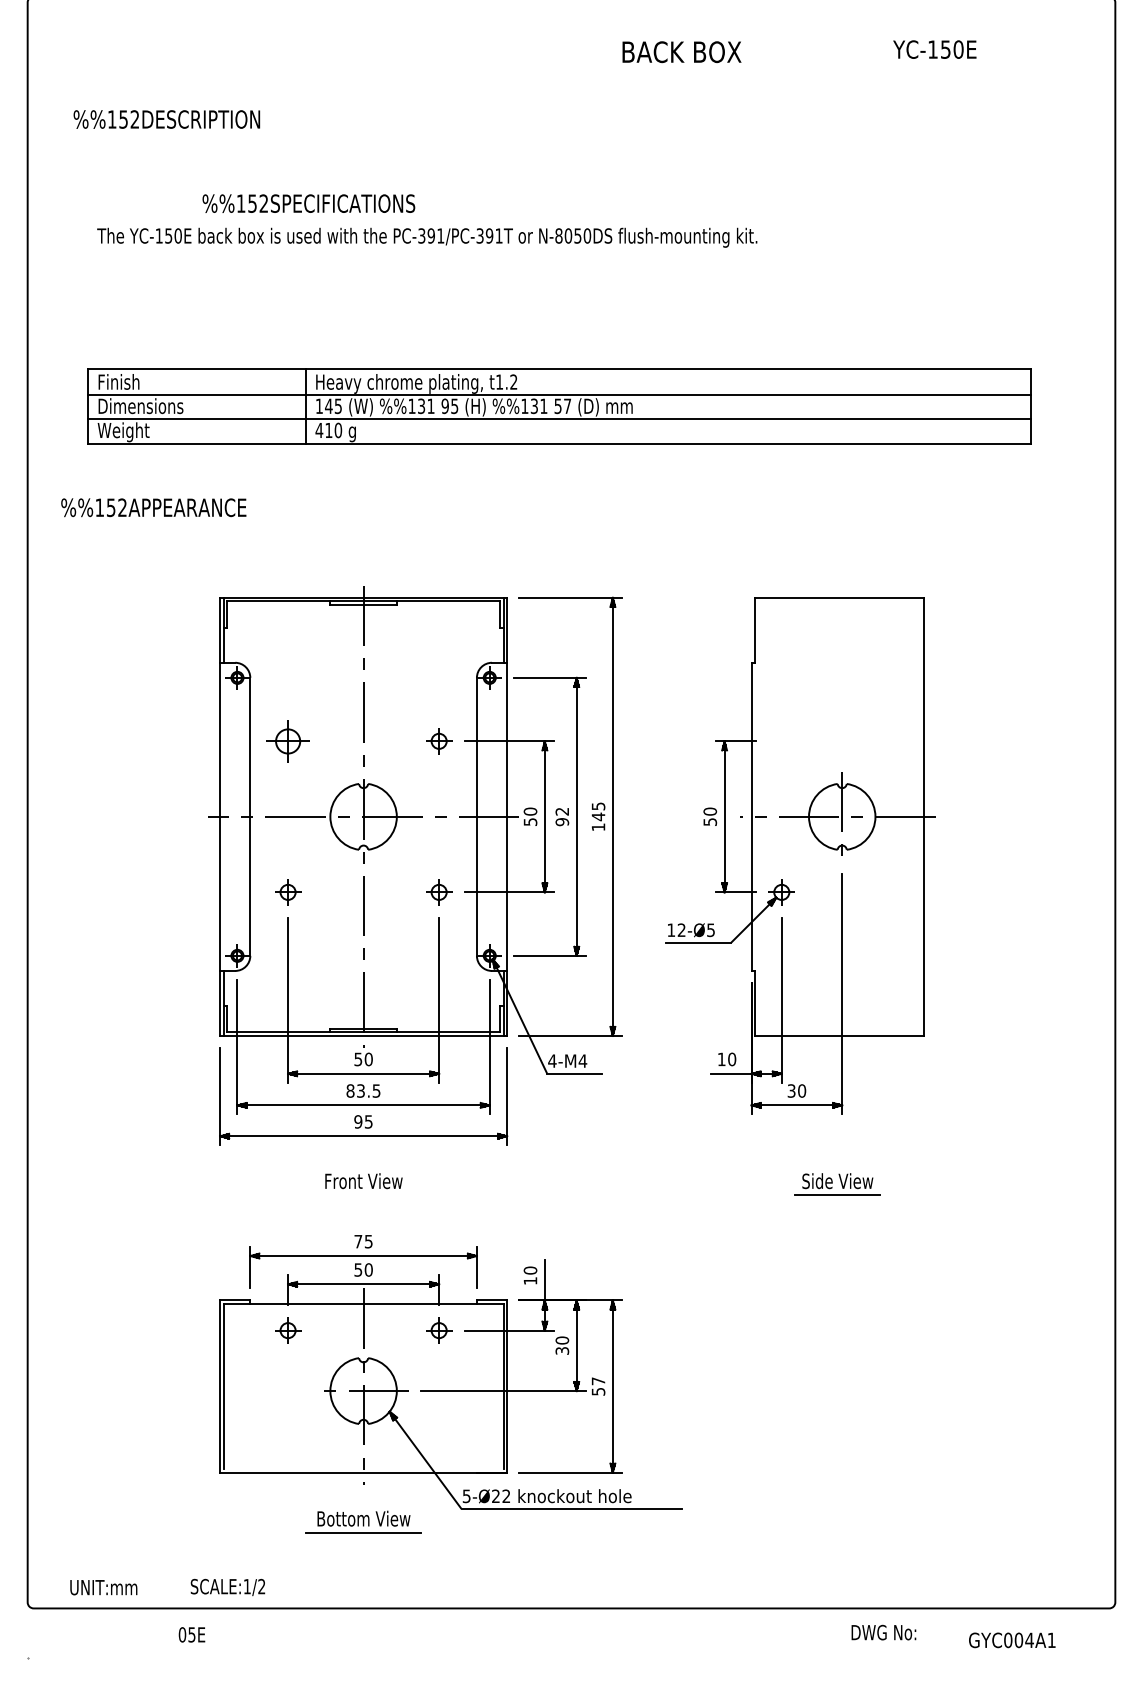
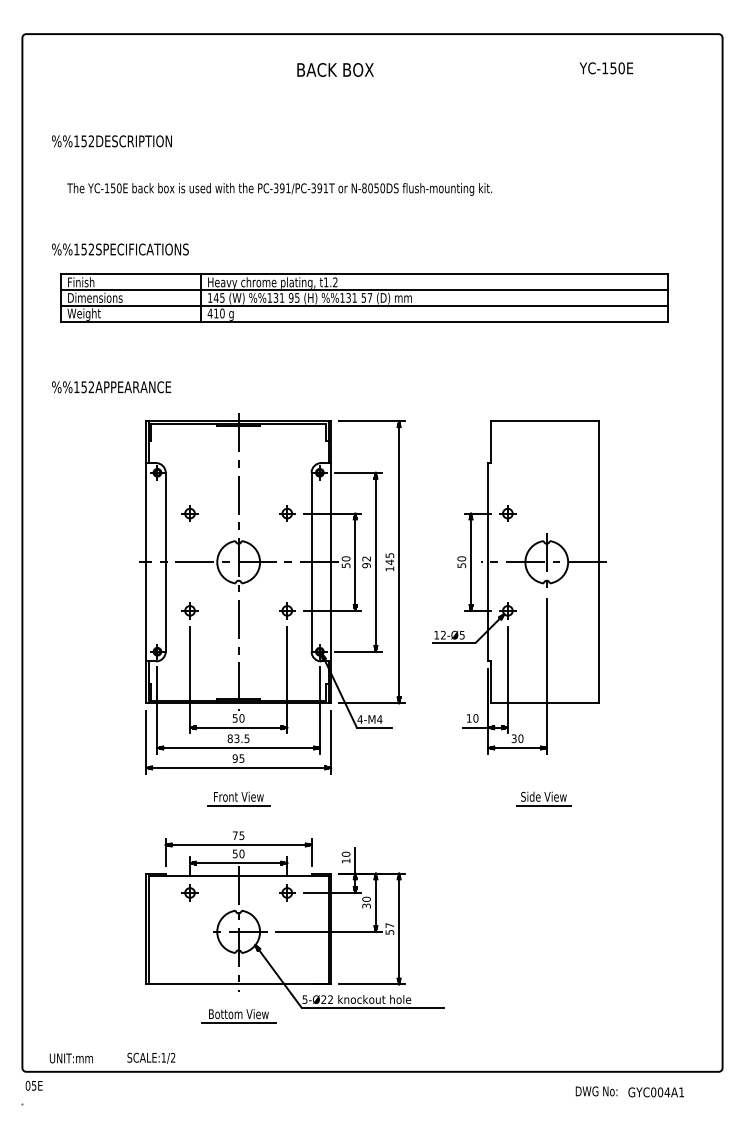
text: (681, 51) -> (335, 69), moved
text: (166, 119) -> (111, 141), moved
text: (308, 203) -> (120, 249), moved
text: (153, 508) -> (111, 387), moved
part: (287, 741) -> (189, 513), size x0.62
part: (781, 741) -> (507, 513), added
line: (363, 1194) -> (238, 805), added
text: (883, 1632) -> (596, 1091), moved
text: (190, 1634) -> (33, 1085), moved

